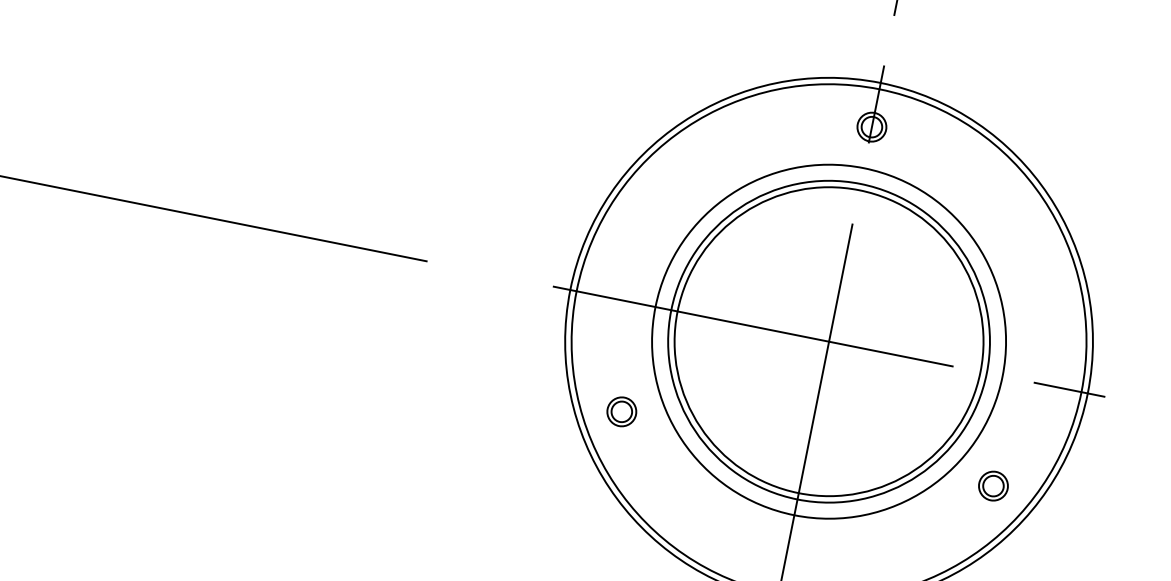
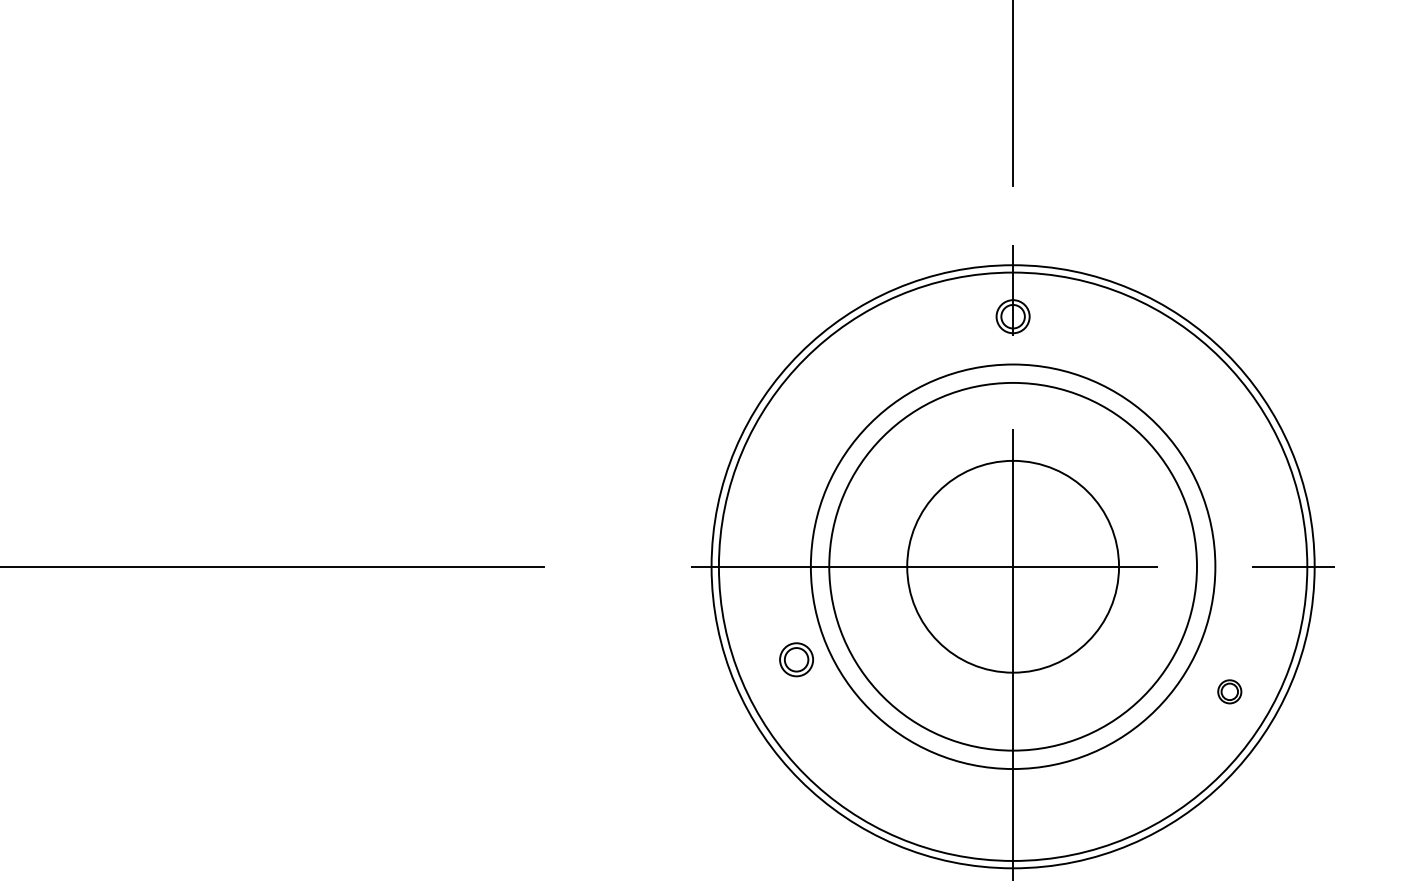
circle: (828, 341) -> (1012, 566), size x0.6
part: (621, 411) -> (796, 659), moved
part: (993, 485) -> (1229, 691), size x0.7

